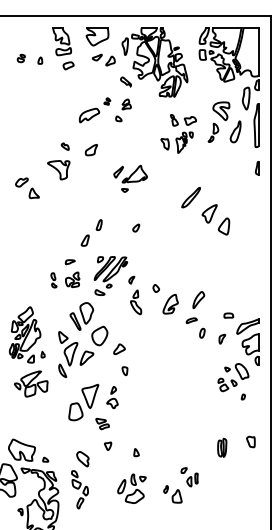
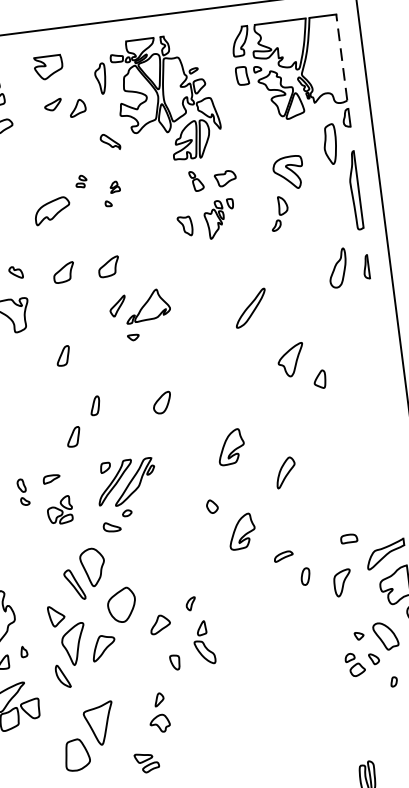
part: (97, 36) -> (48, 66), size x0.7
line: (258, 51) -> (341, 56), solid -> dashed
part: (123, 110) -> (112, 194), size x0.6
part: (235, 131) -> (337, 267), moved
part: (178, 133) -> (206, 203), moved
part: (115, 150) -> (107, 267), added
part: (84, 195) -> (61, 355), added
part: (190, 197) -> (249, 308), moved
part: (223, 226) -> (319, 379), size x0.6
part: (136, 227) -> (162, 401), size x1.6
part: (170, 257) -> (230, 447), added
part: (53, 280) -> (22, 492), moved
part: (135, 295) -> (201, 630), moved
part: (198, 300) -> (285, 473), moved
part: (222, 338) -> (343, 581), size x1.6
part: (83, 402) -> (88, 736), moved

